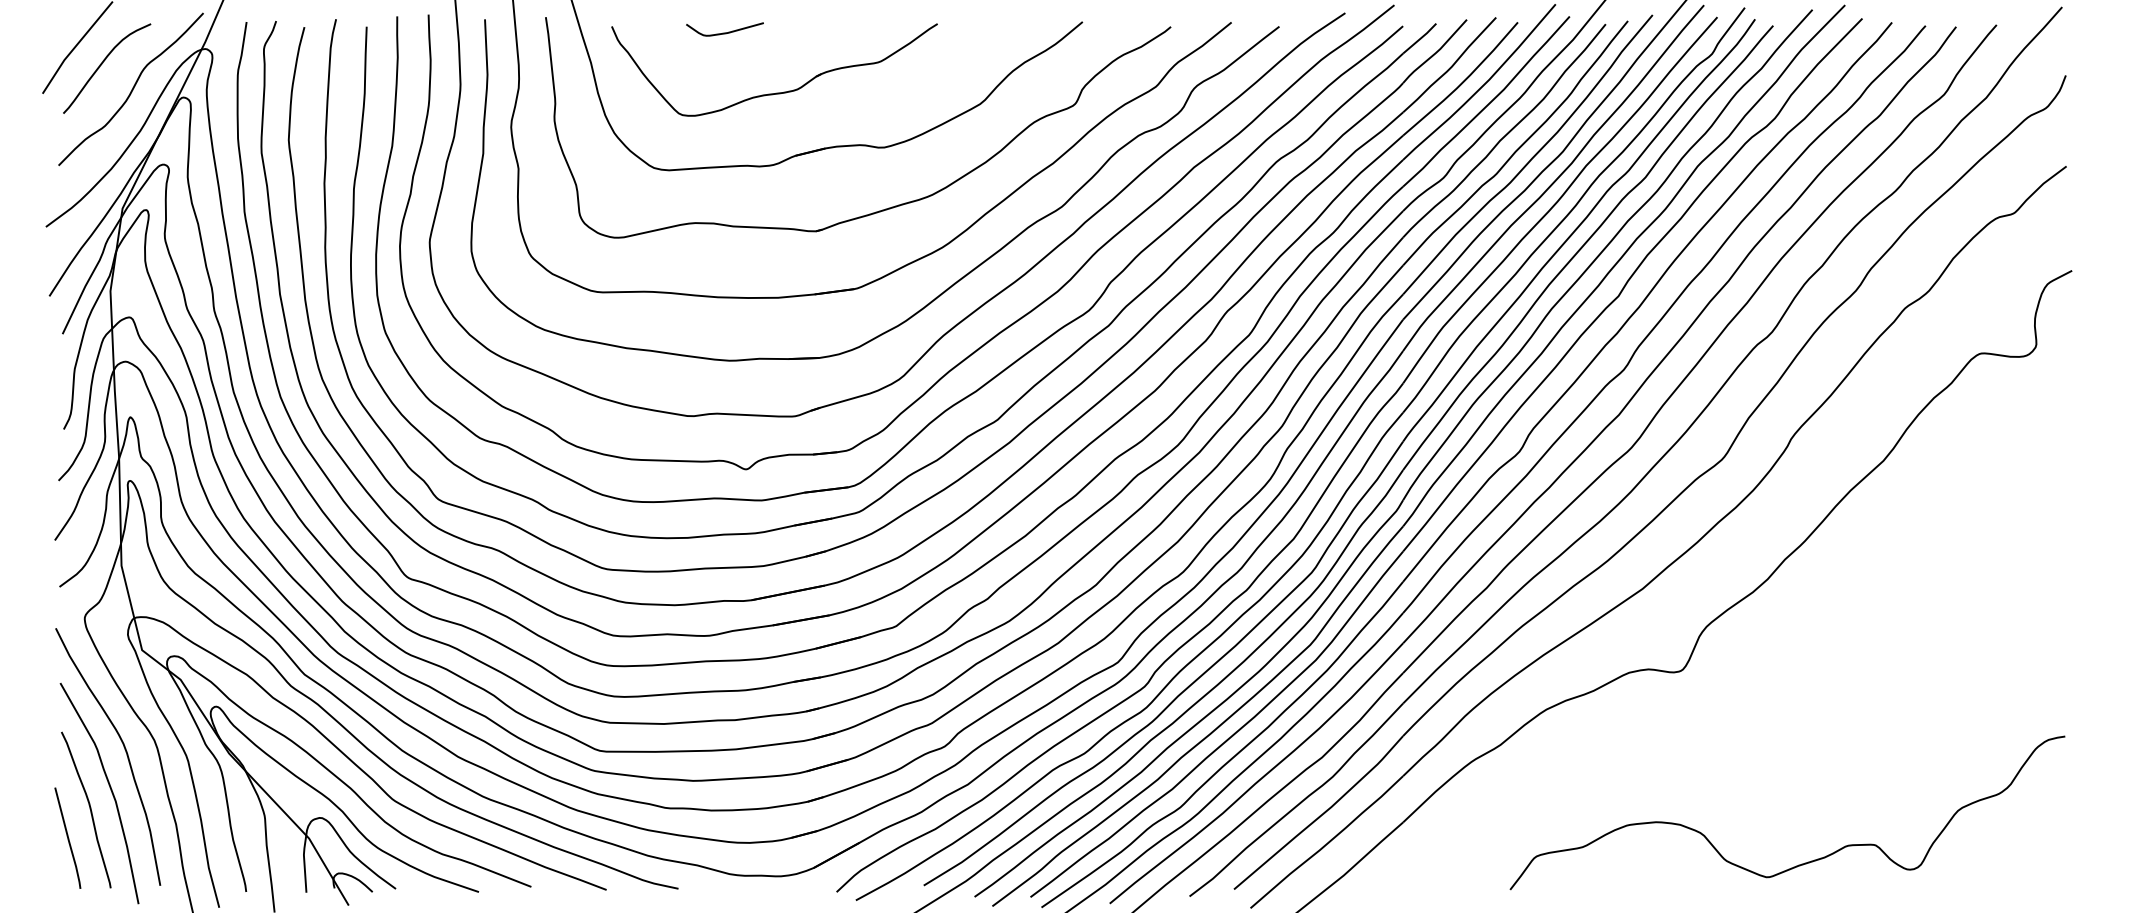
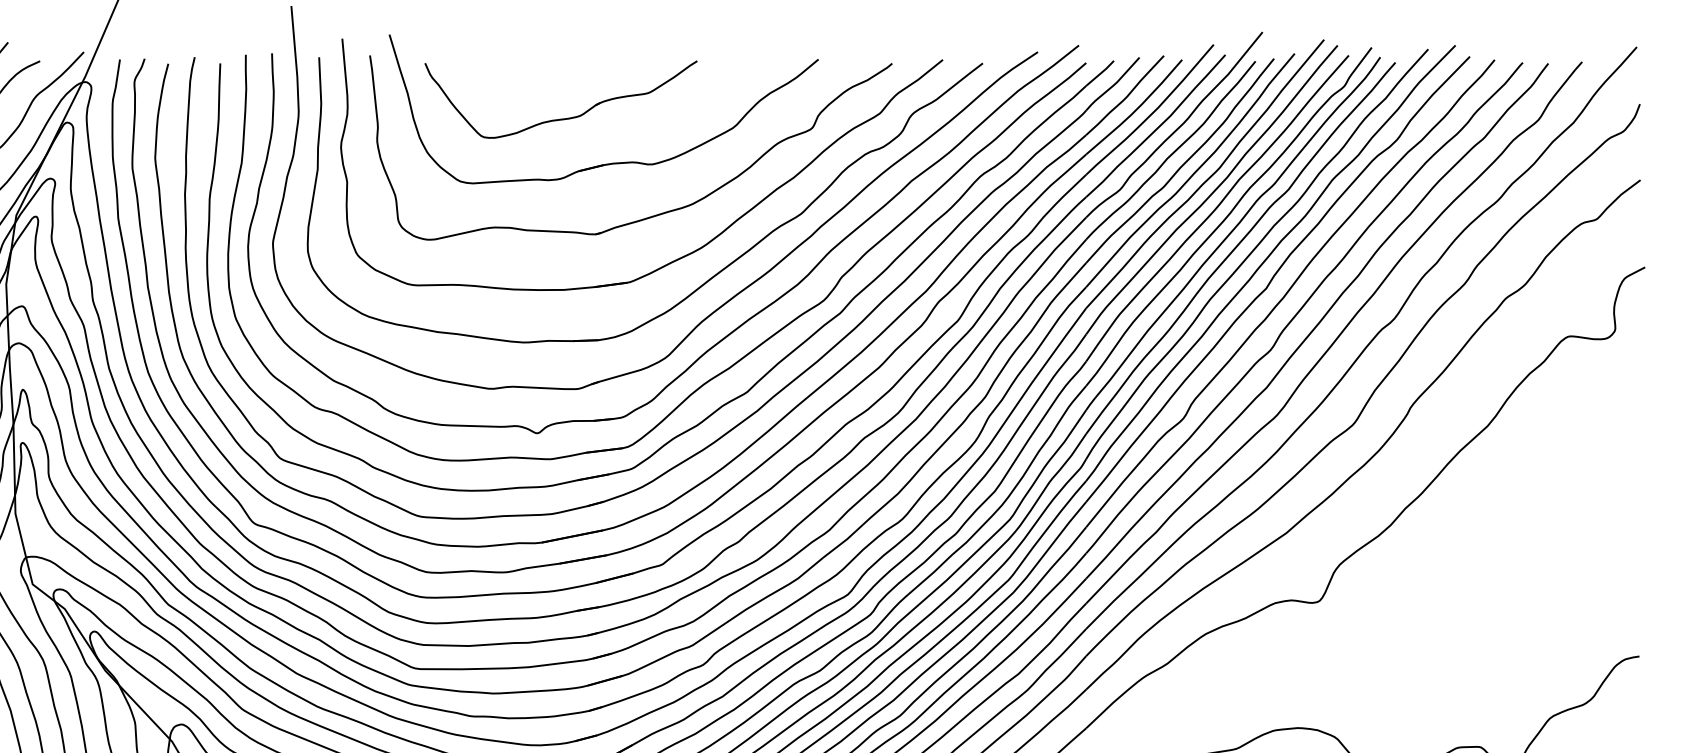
curve: (724, 32) -> (519, 68), removed

